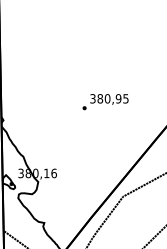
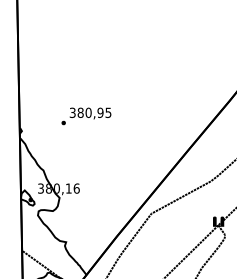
text: (105, 102) -> (86, 116), moved

